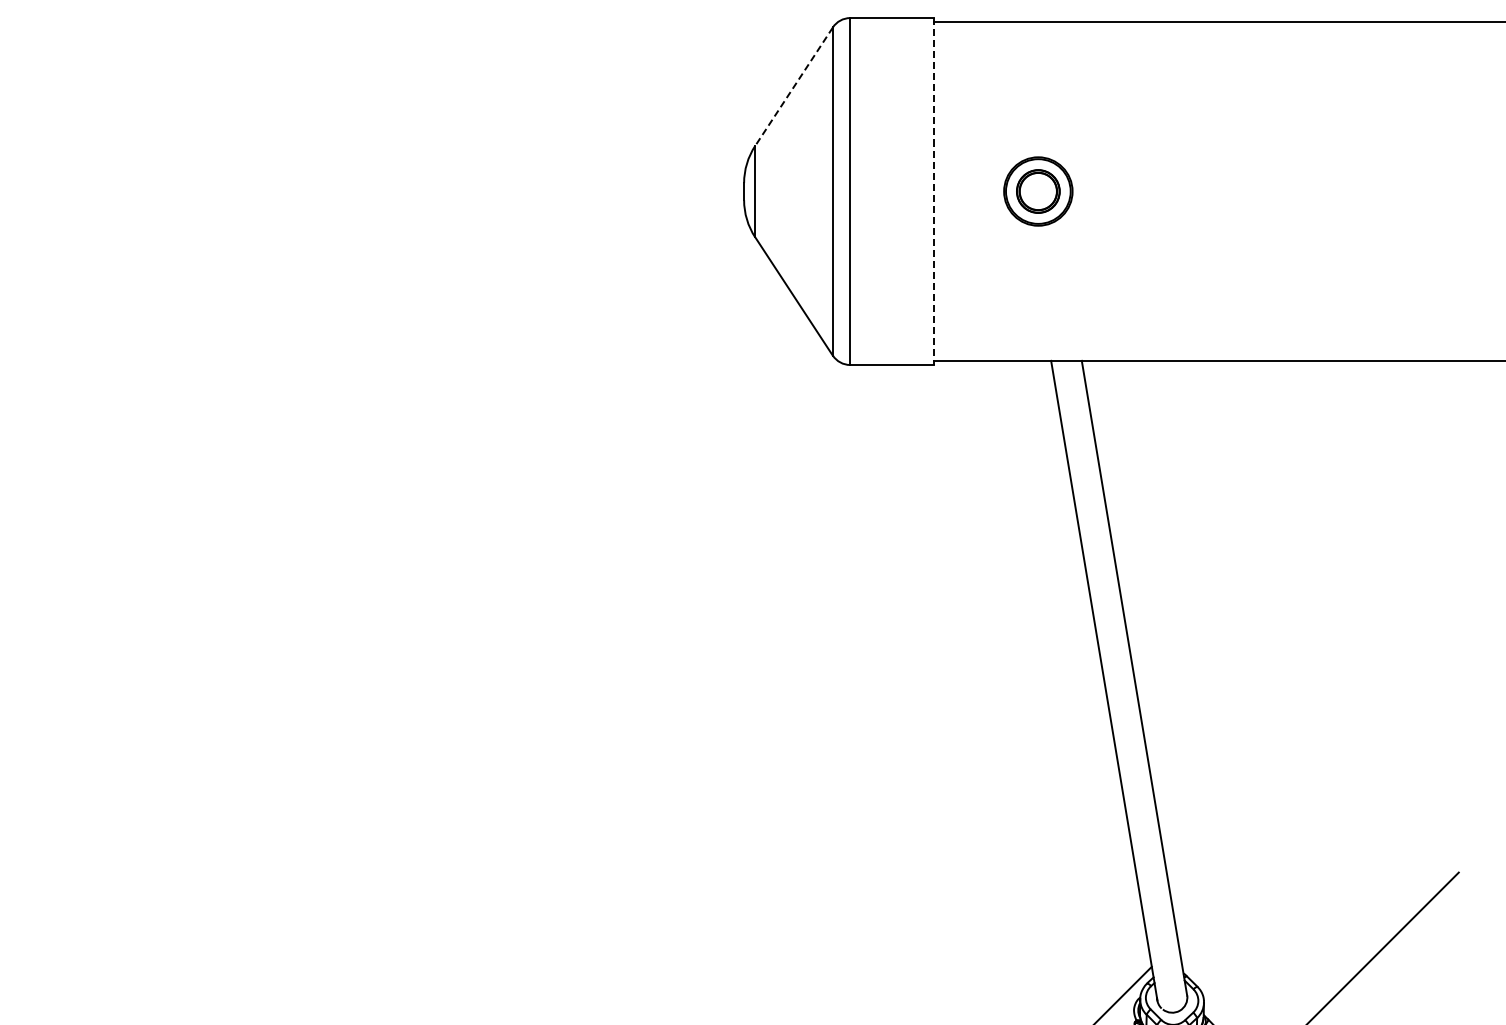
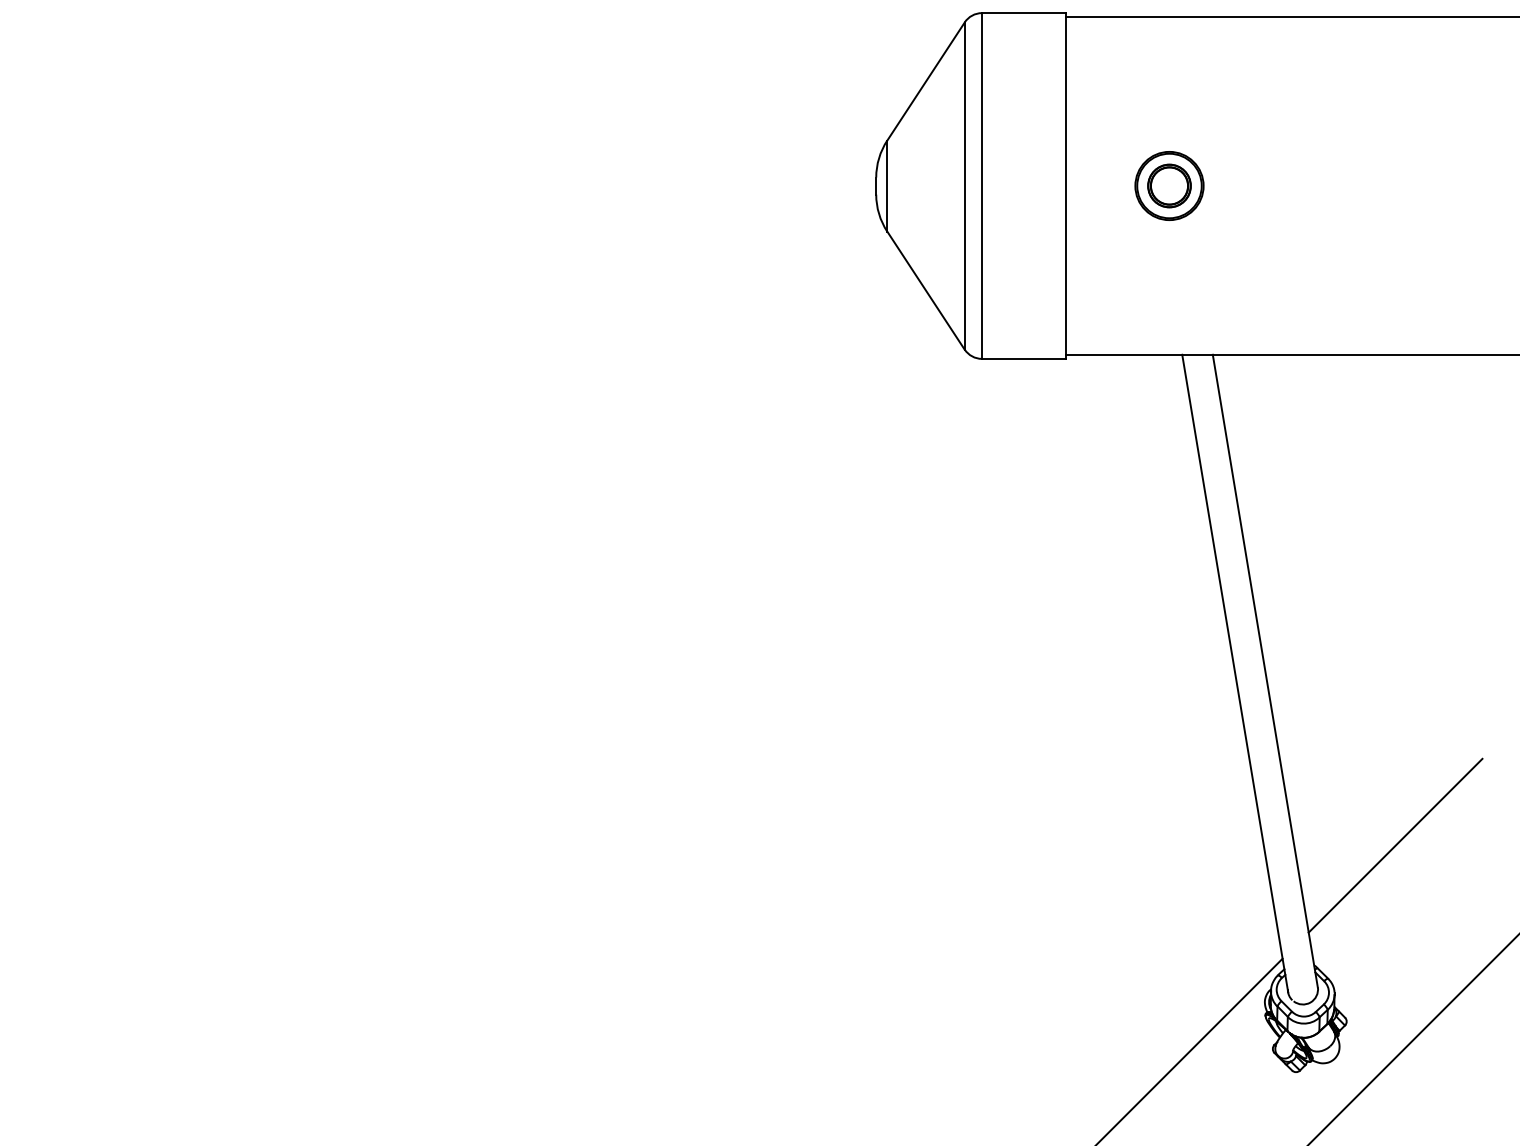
line: (794, 86) -> (926, 81), dashed -> solid
line: (934, 192) -> (1065, 186), dashed -> solid
line: (1265, 853) -> (1395, 845), added

